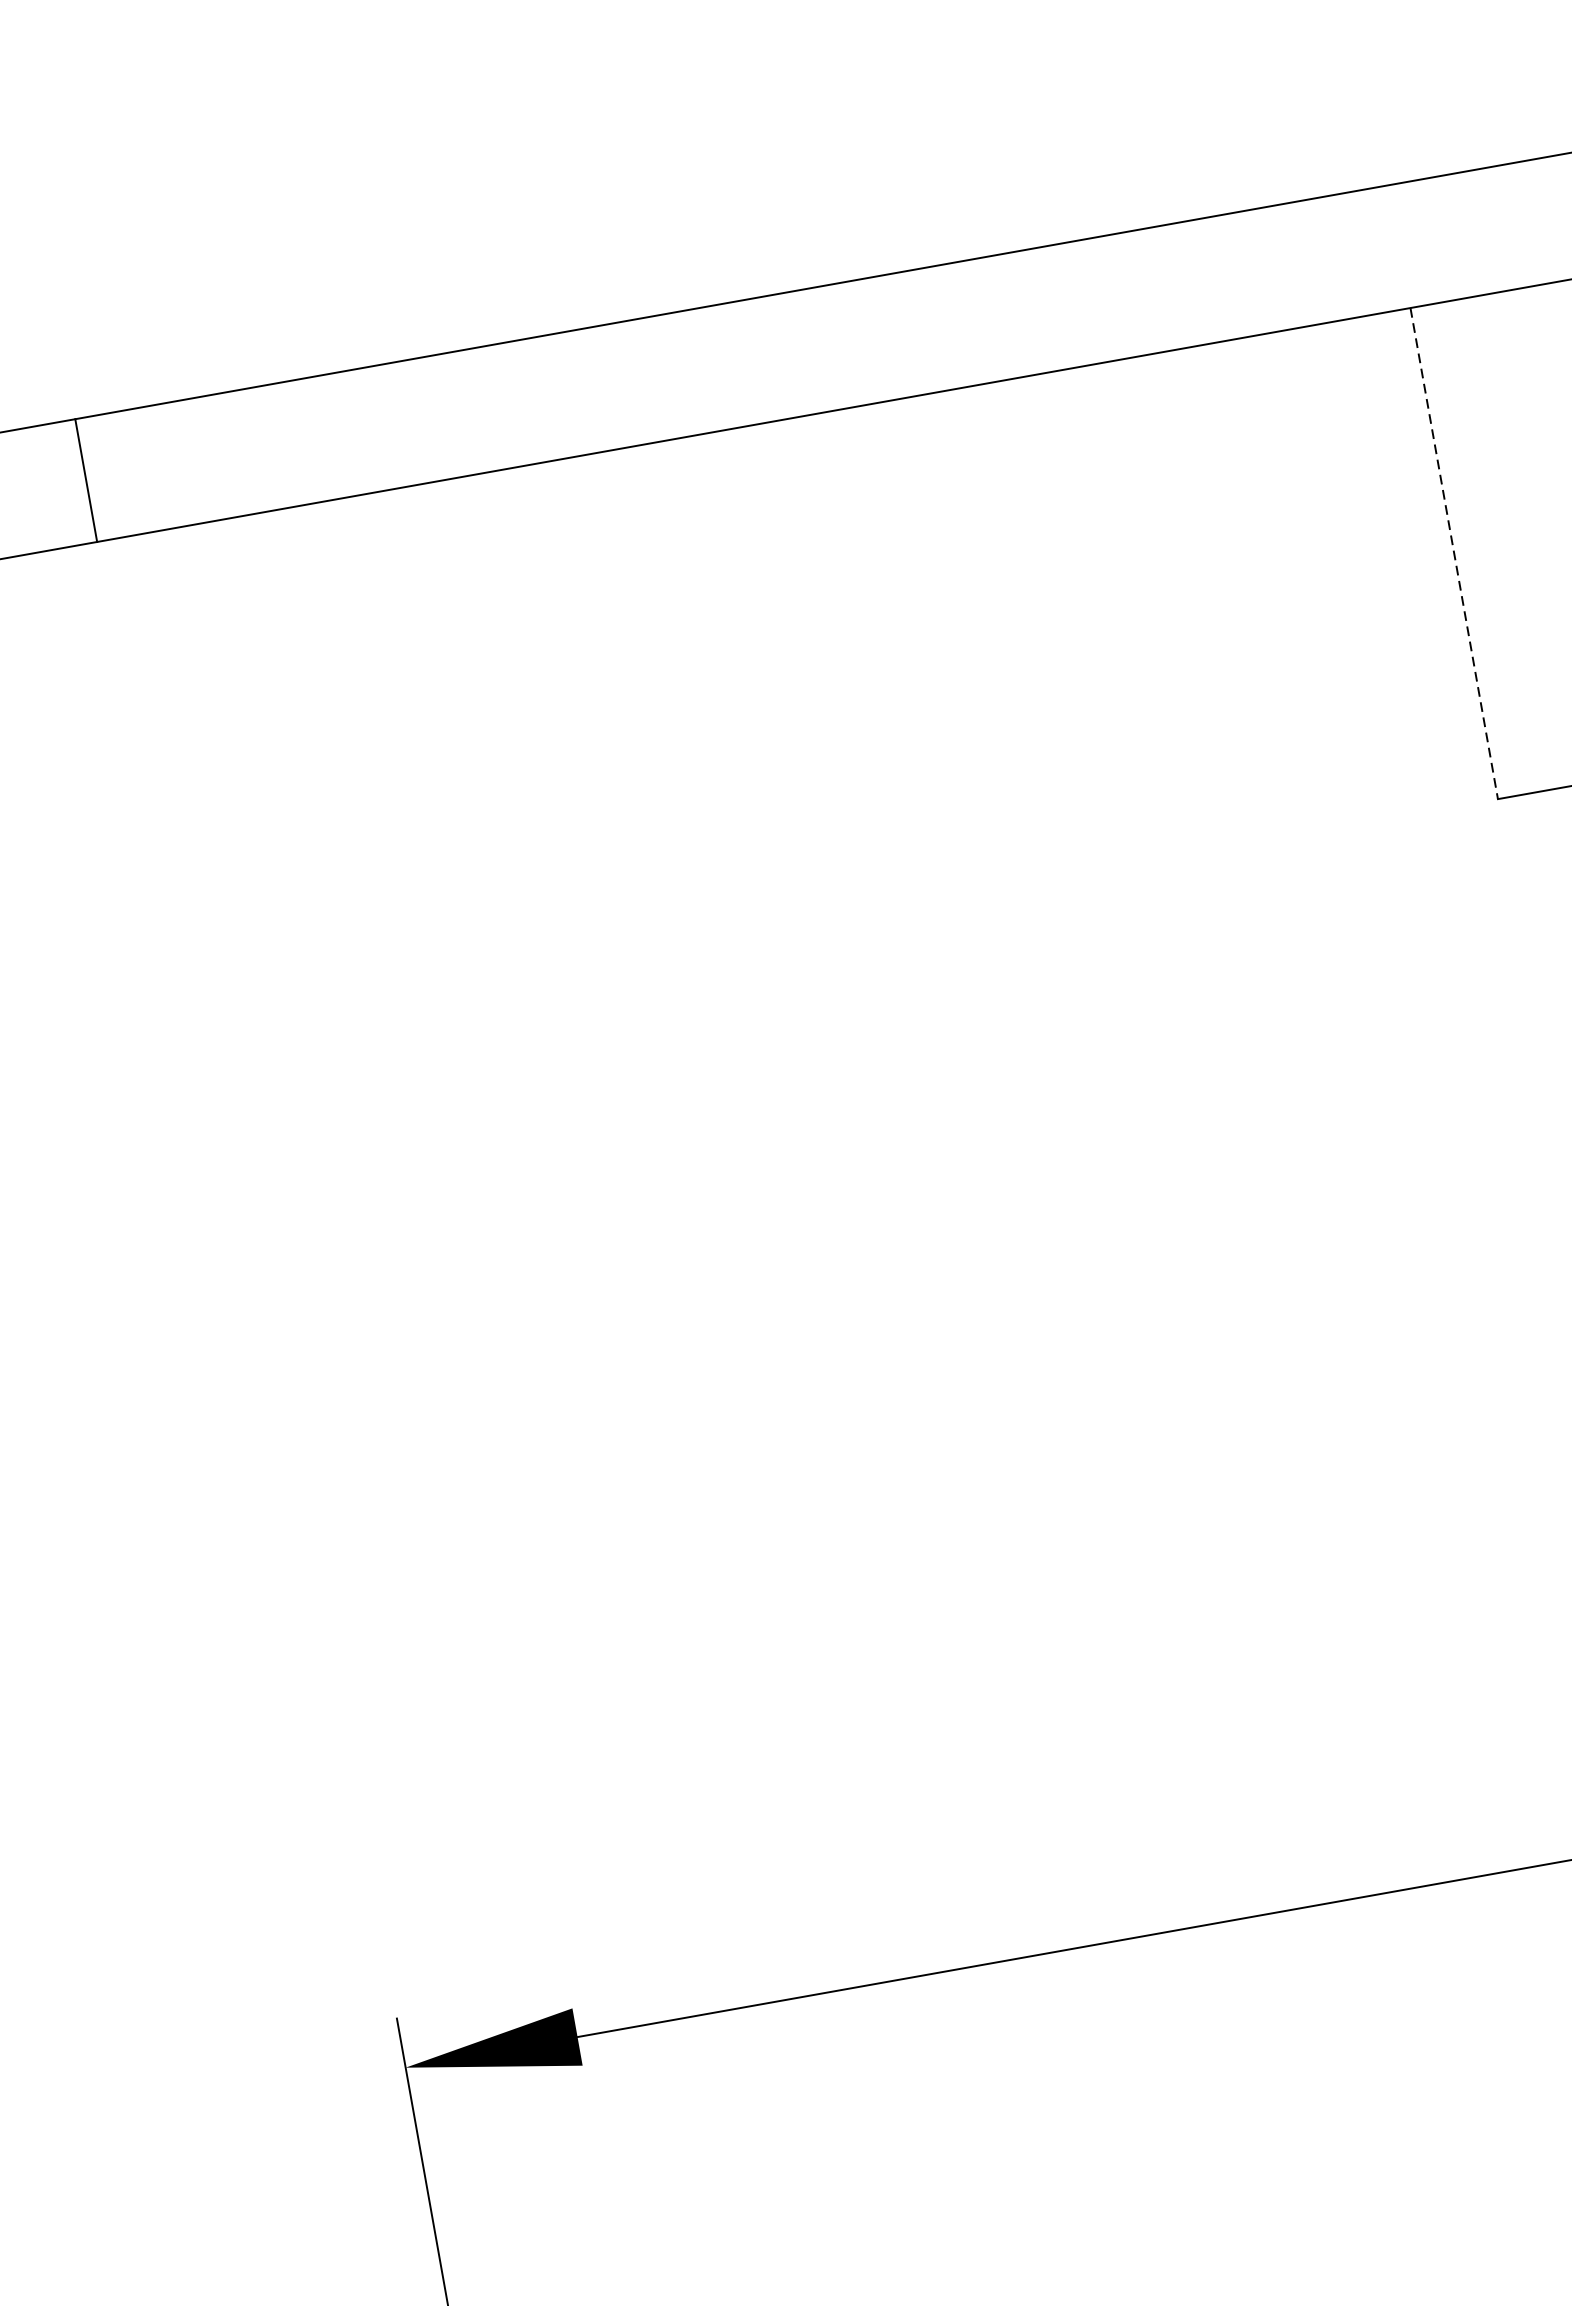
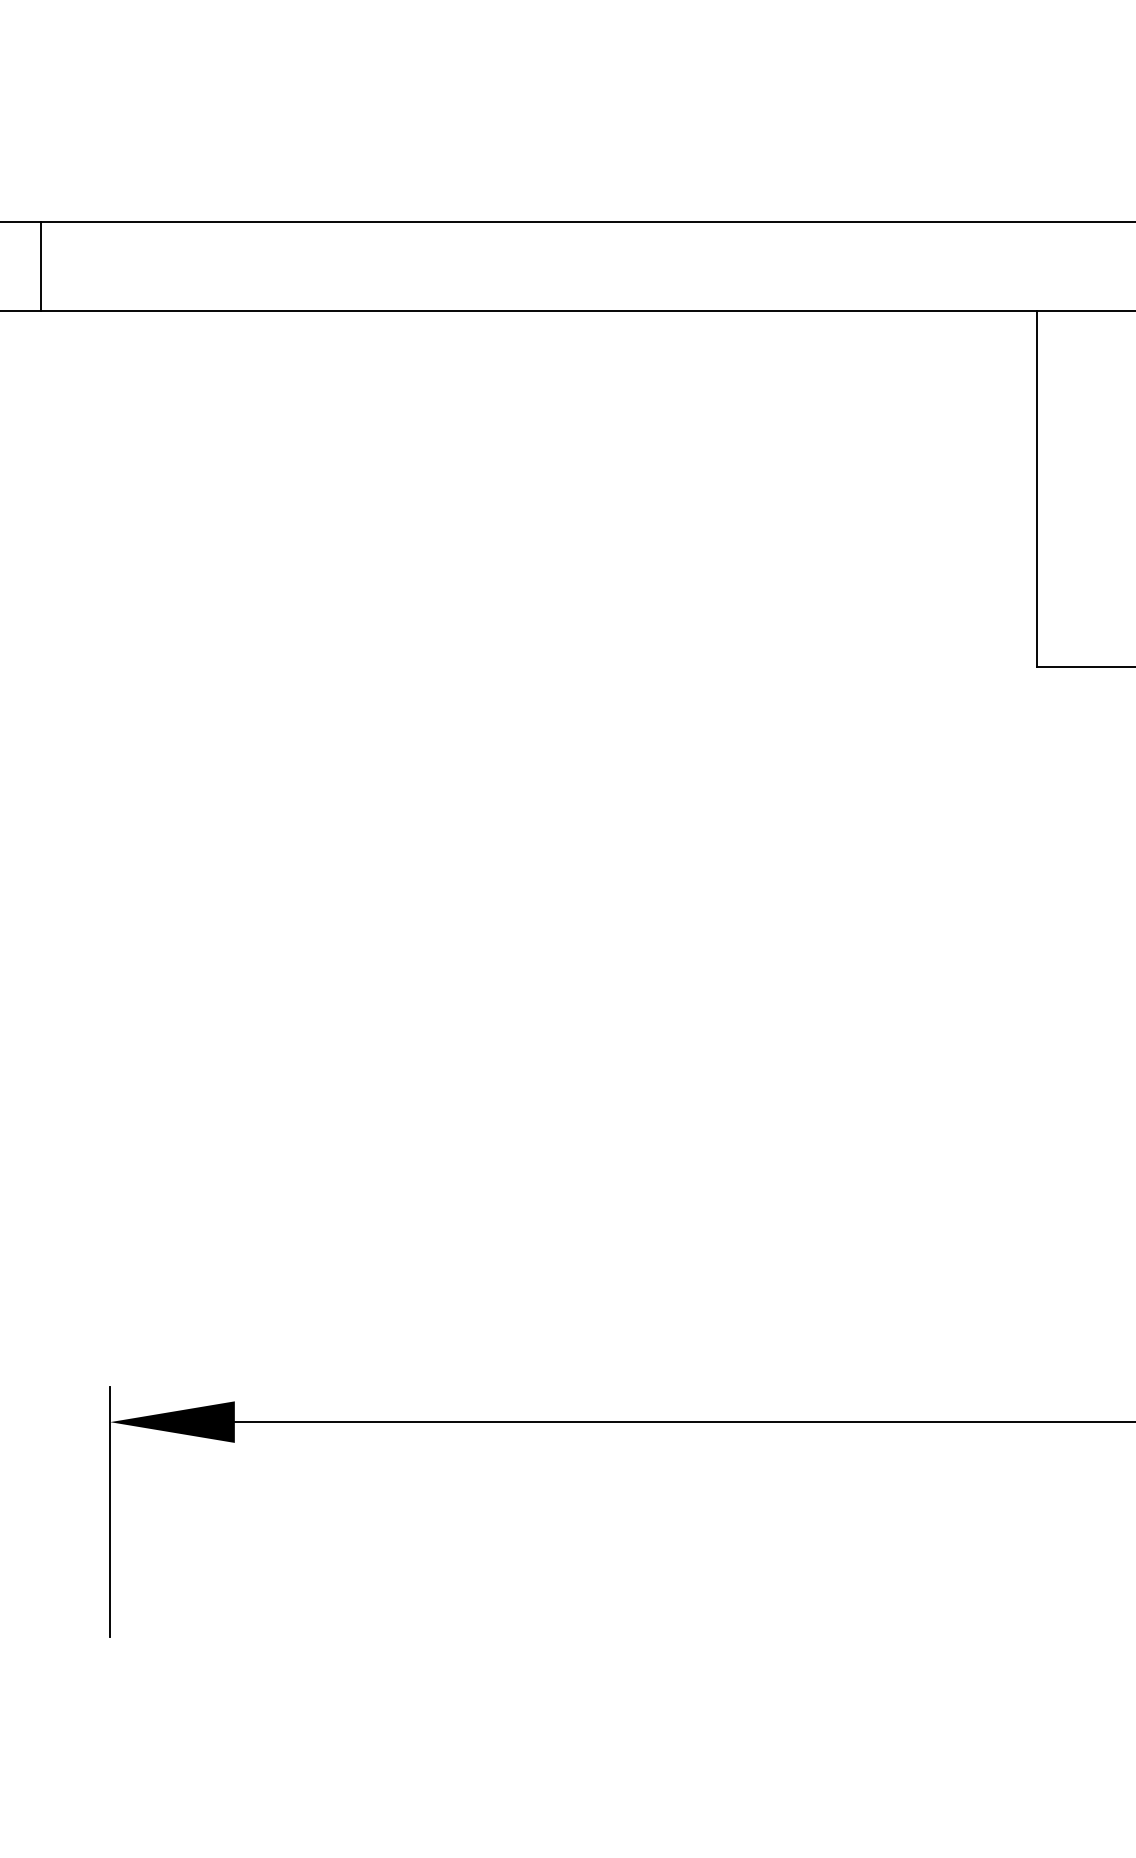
line: (86, 479) -> (41, 265), moved
line: (1454, 554) -> (1037, 489), dashed -> solid

